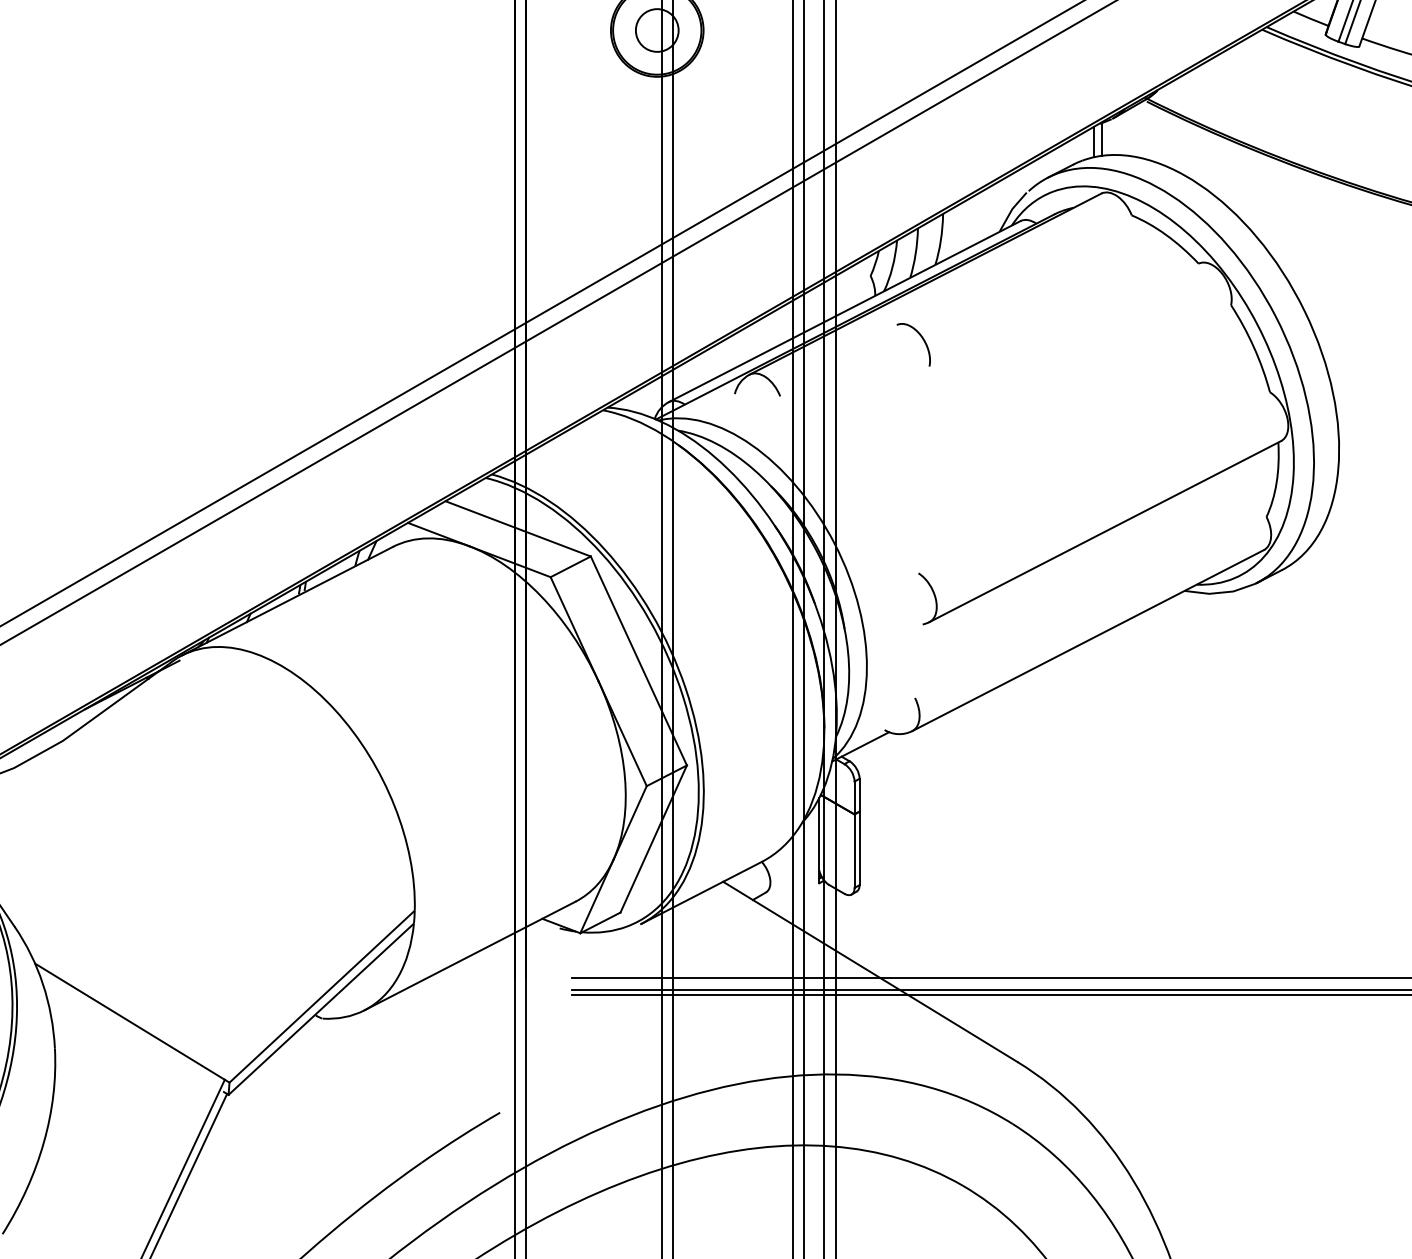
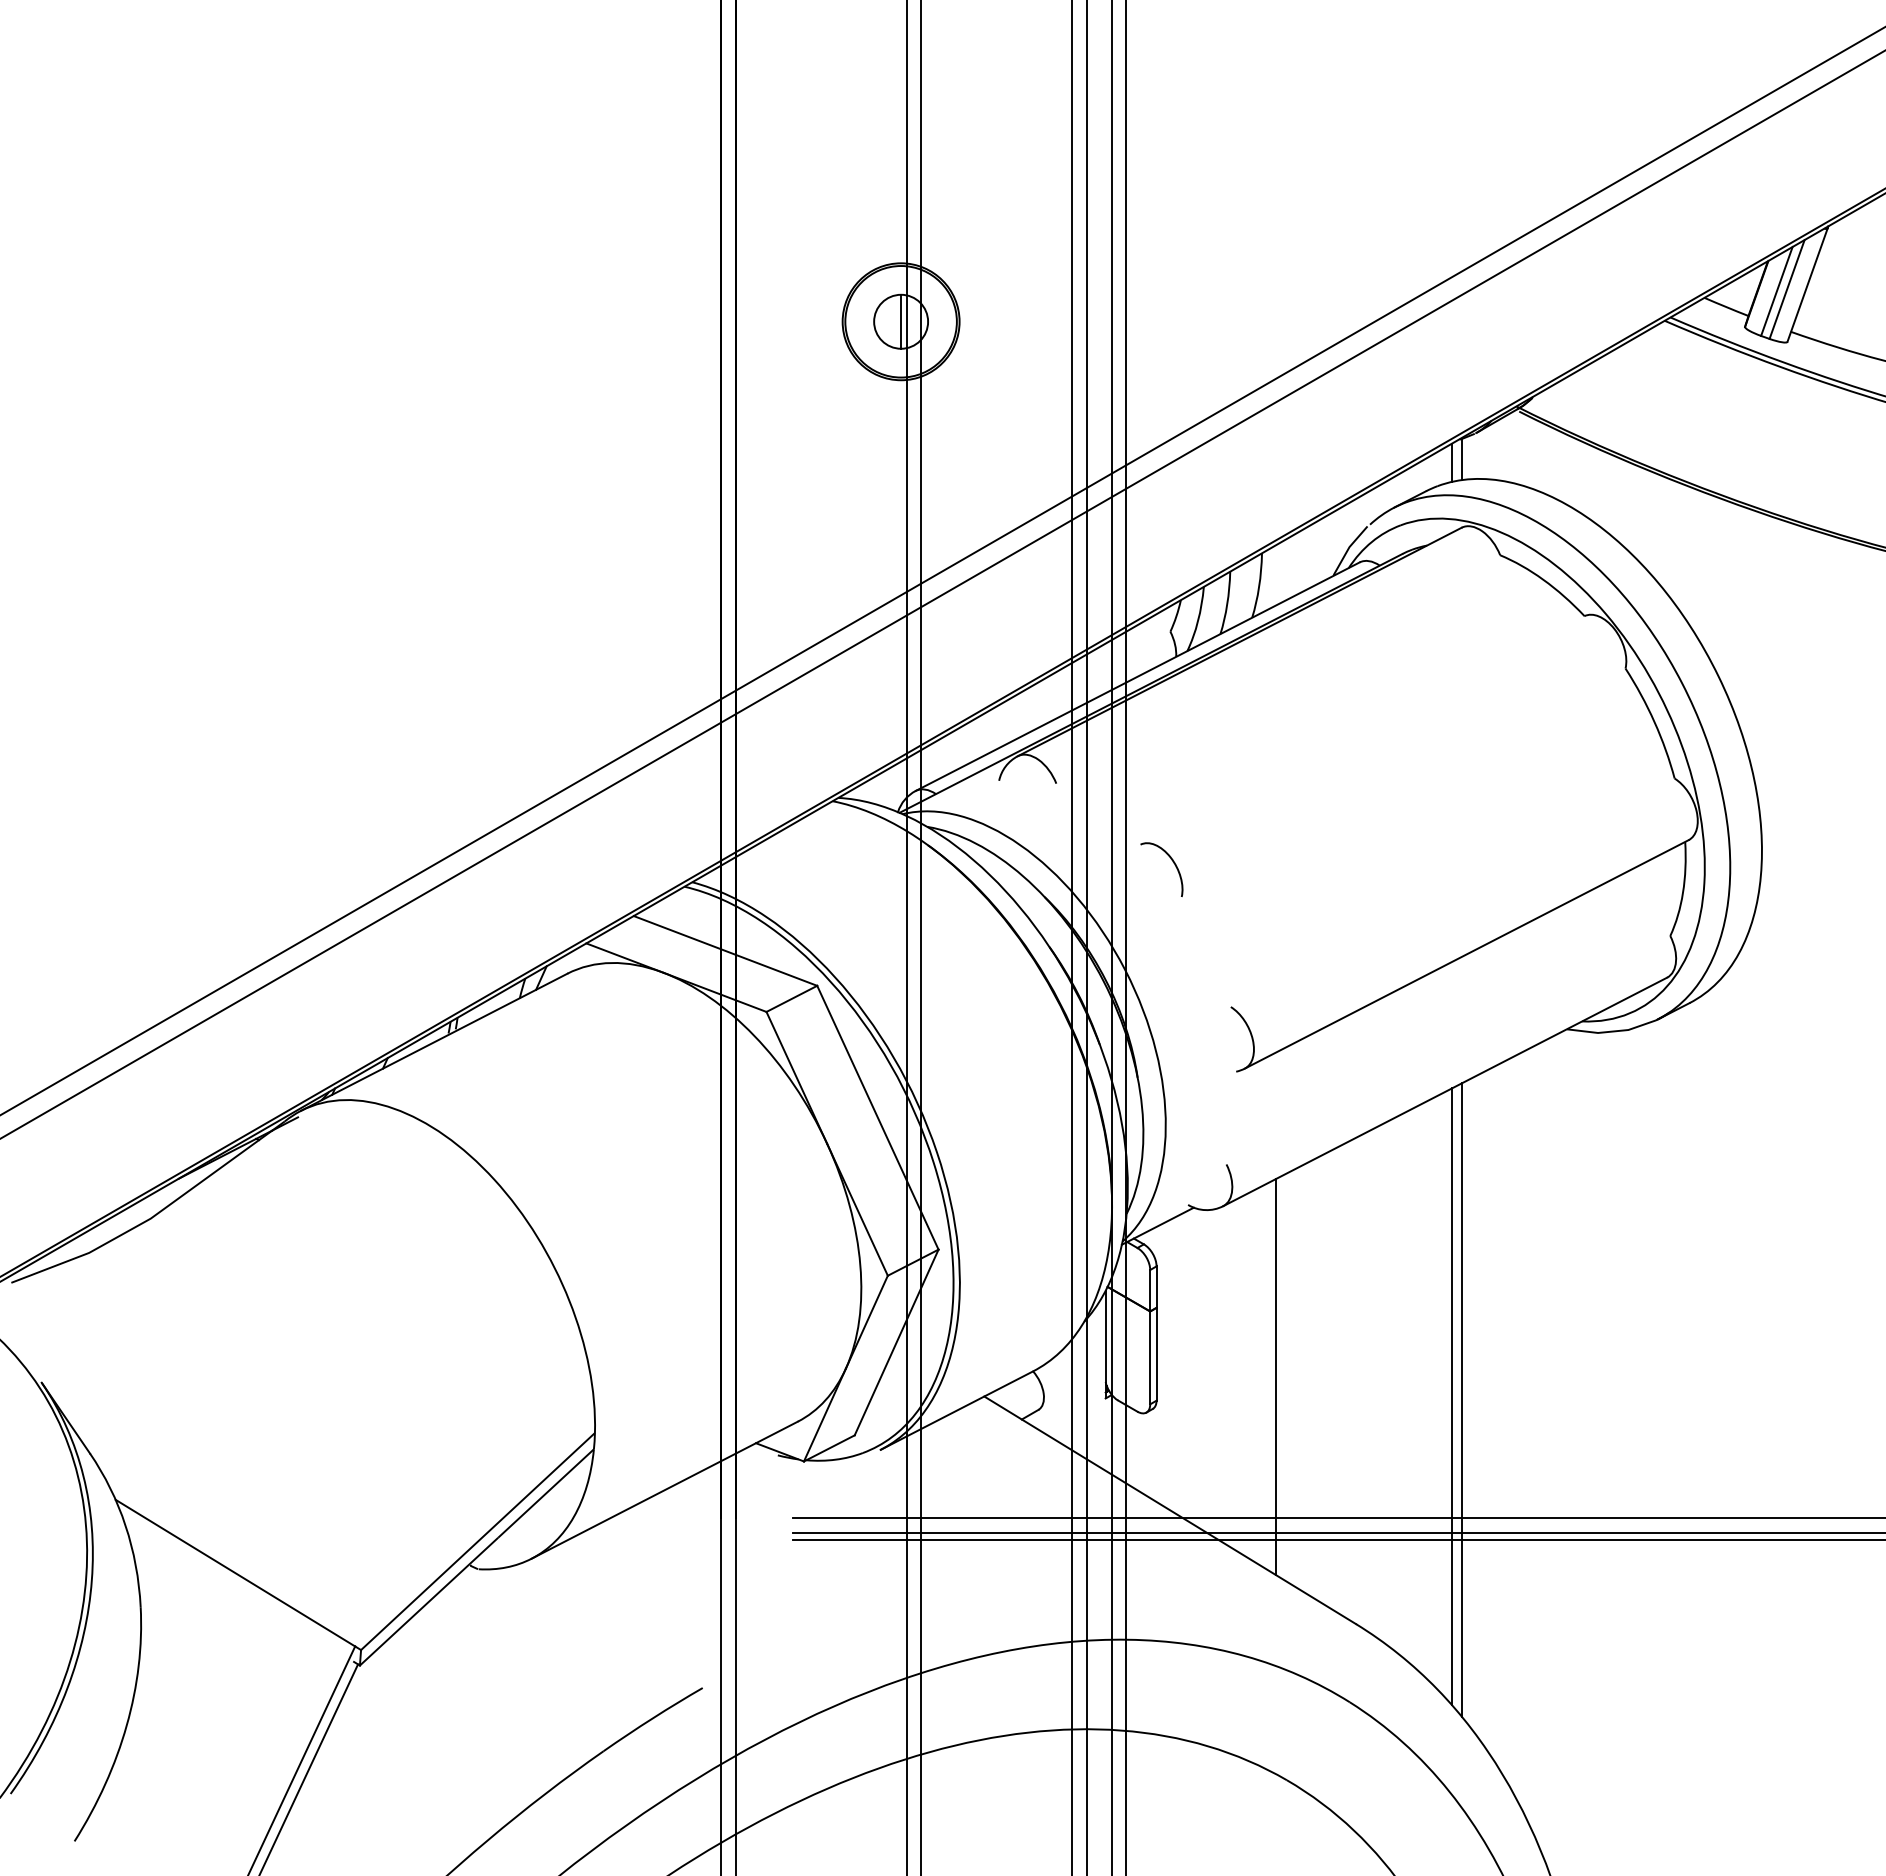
line: (657, 30) -> (901, 321), added
curve: (922, 339) -> (1173, 863), moved
line: (953, 865) -> (1275, 1376), added
line: (1094, 881) -> (1452, 1396), added
line: (1101, 884) -> (1462, 1400), added

